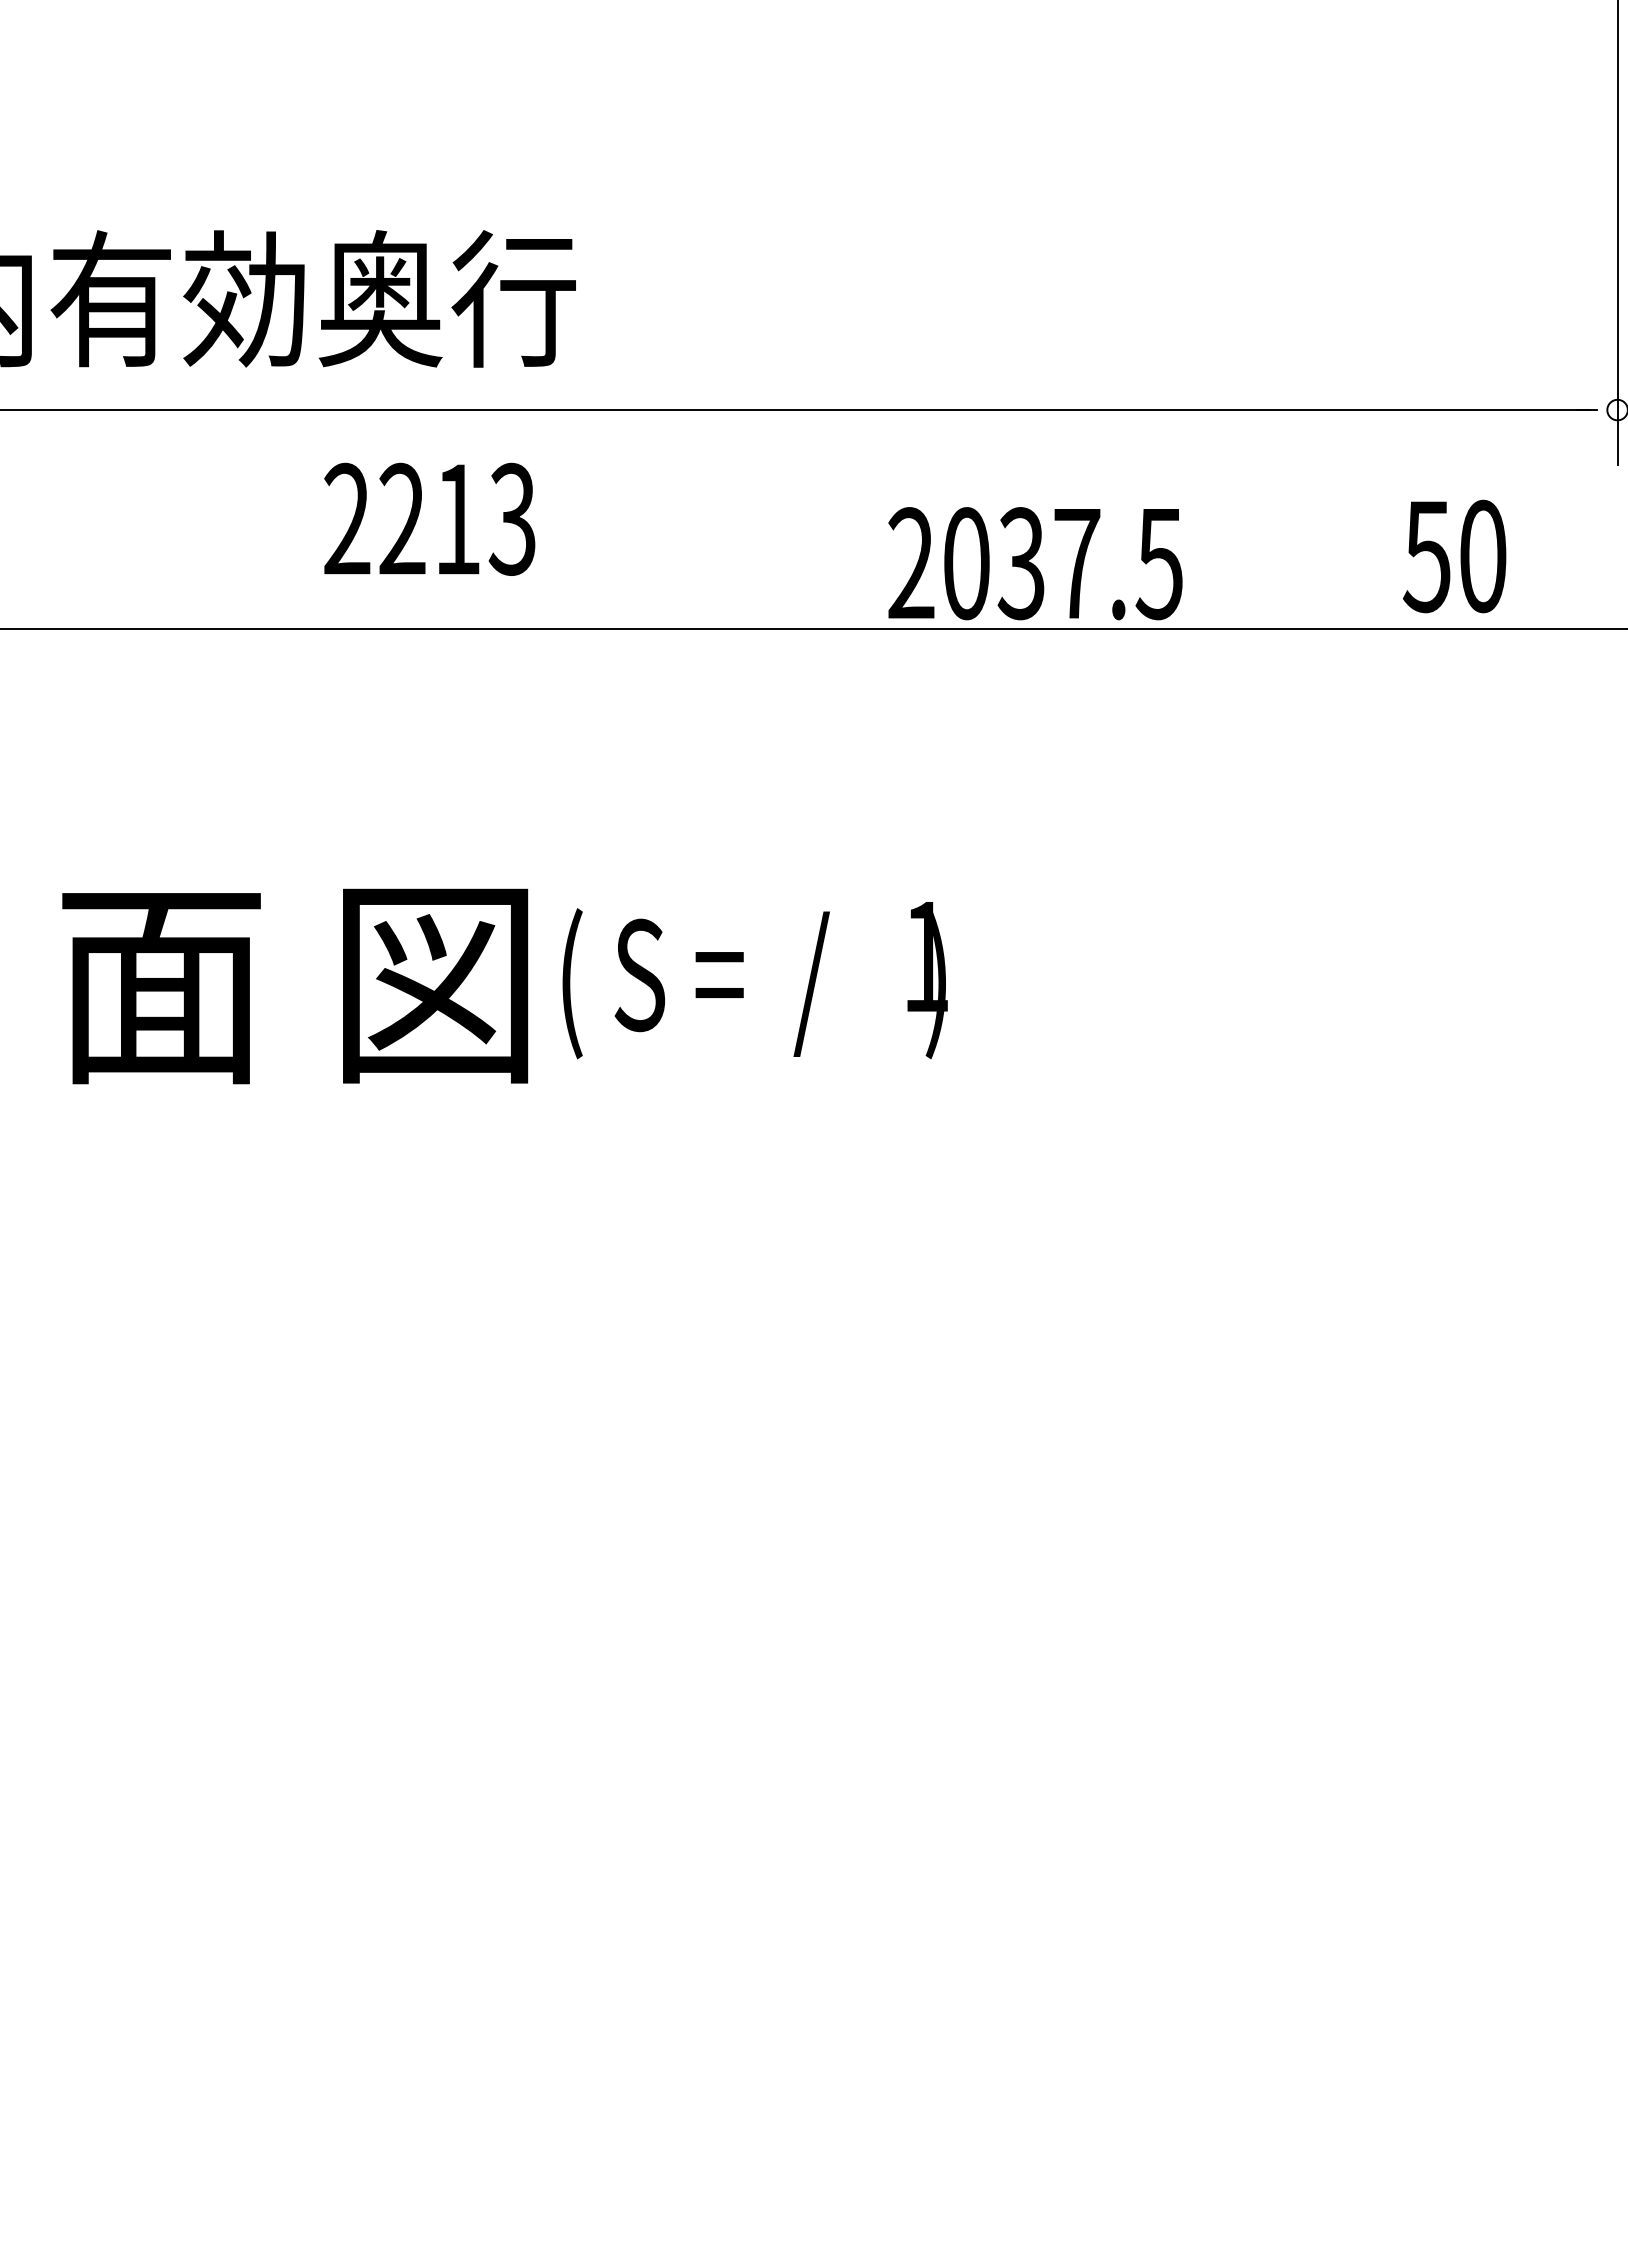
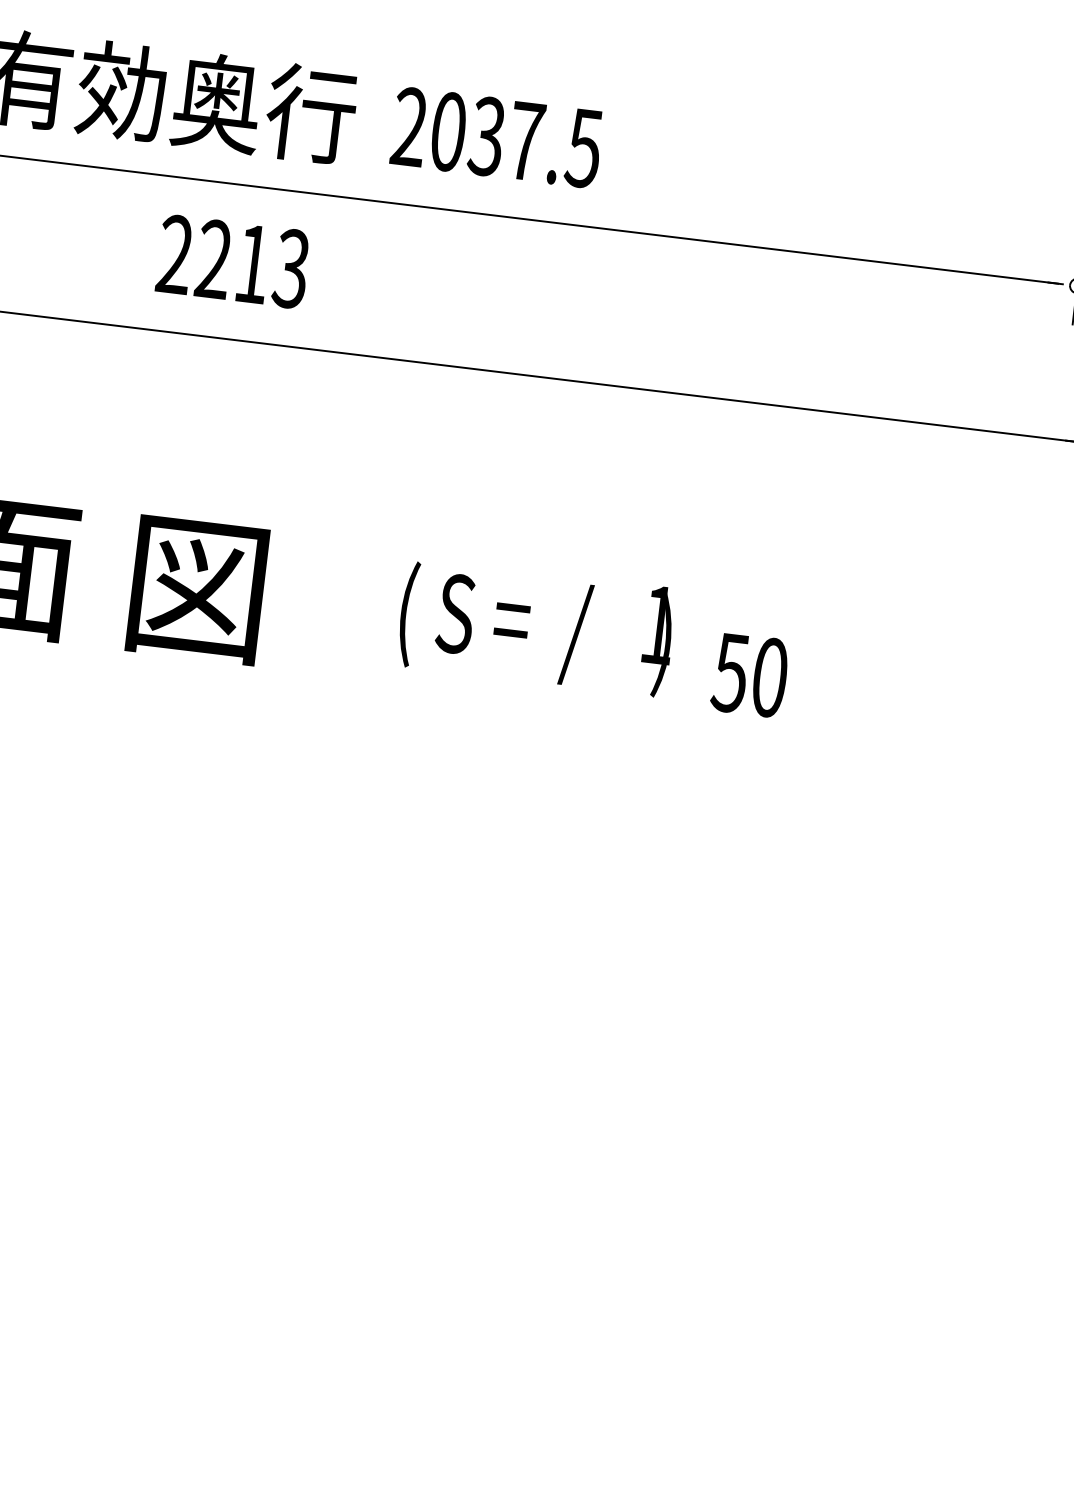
text: (1454, 556) -> (749, 675), moved
text: (1035, 563) -> (496, 137), moved
text: (754, 980) -> (536, 627), moved

